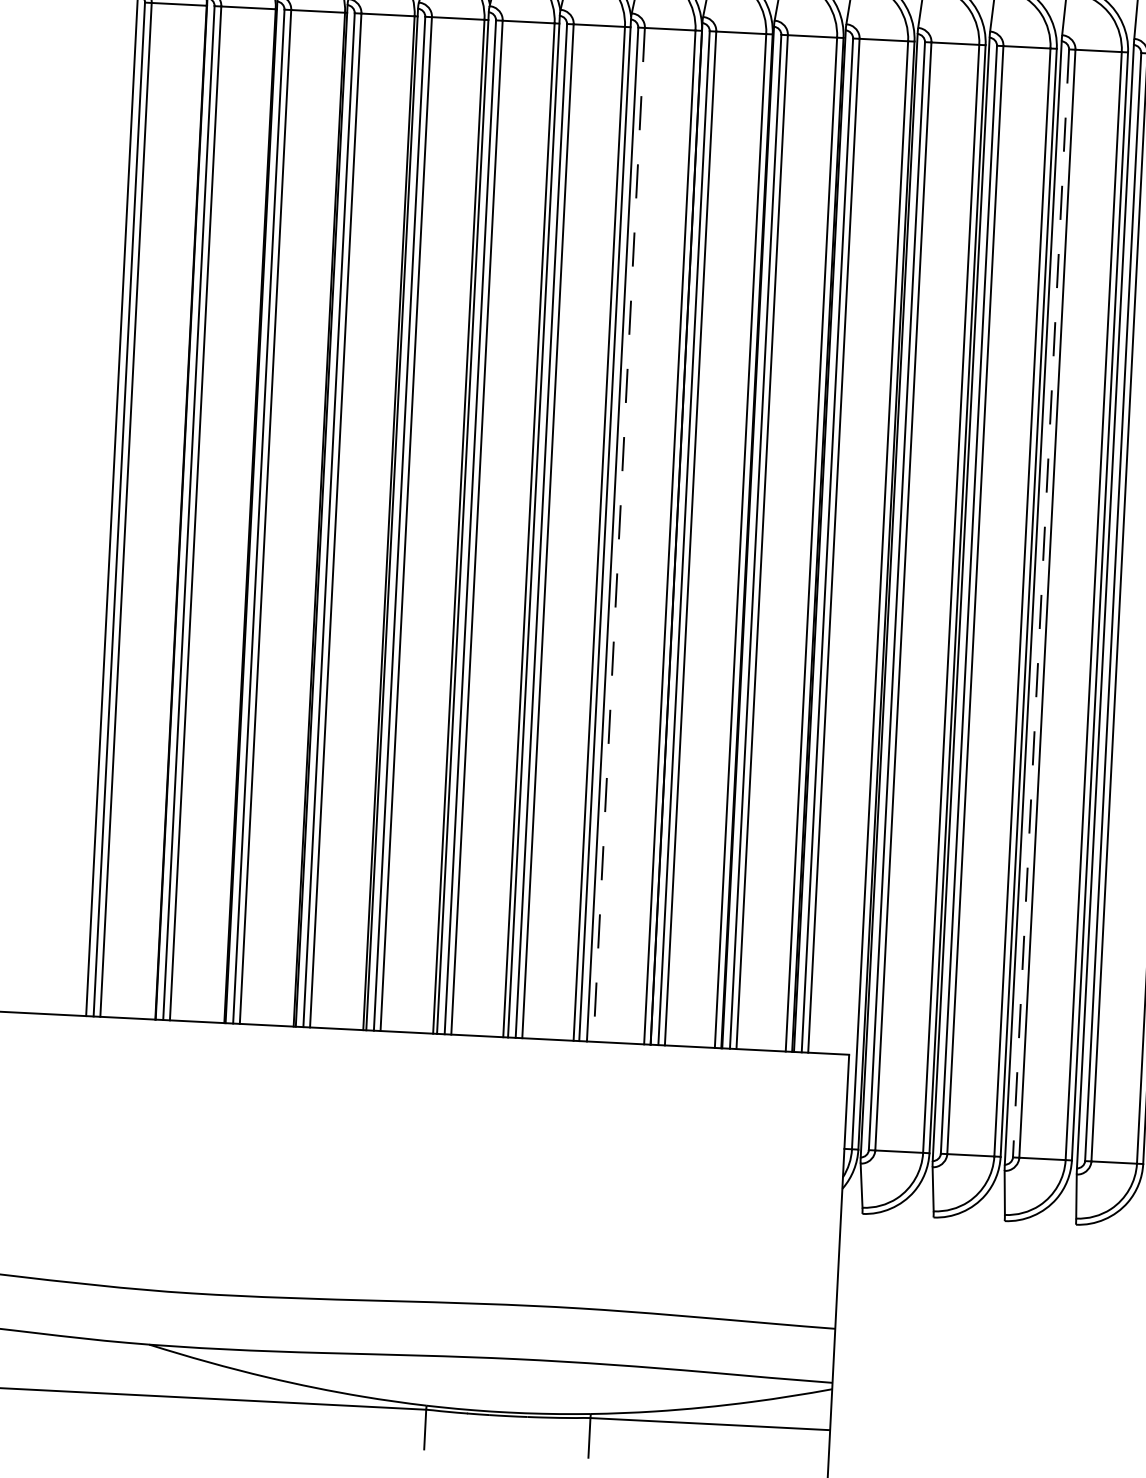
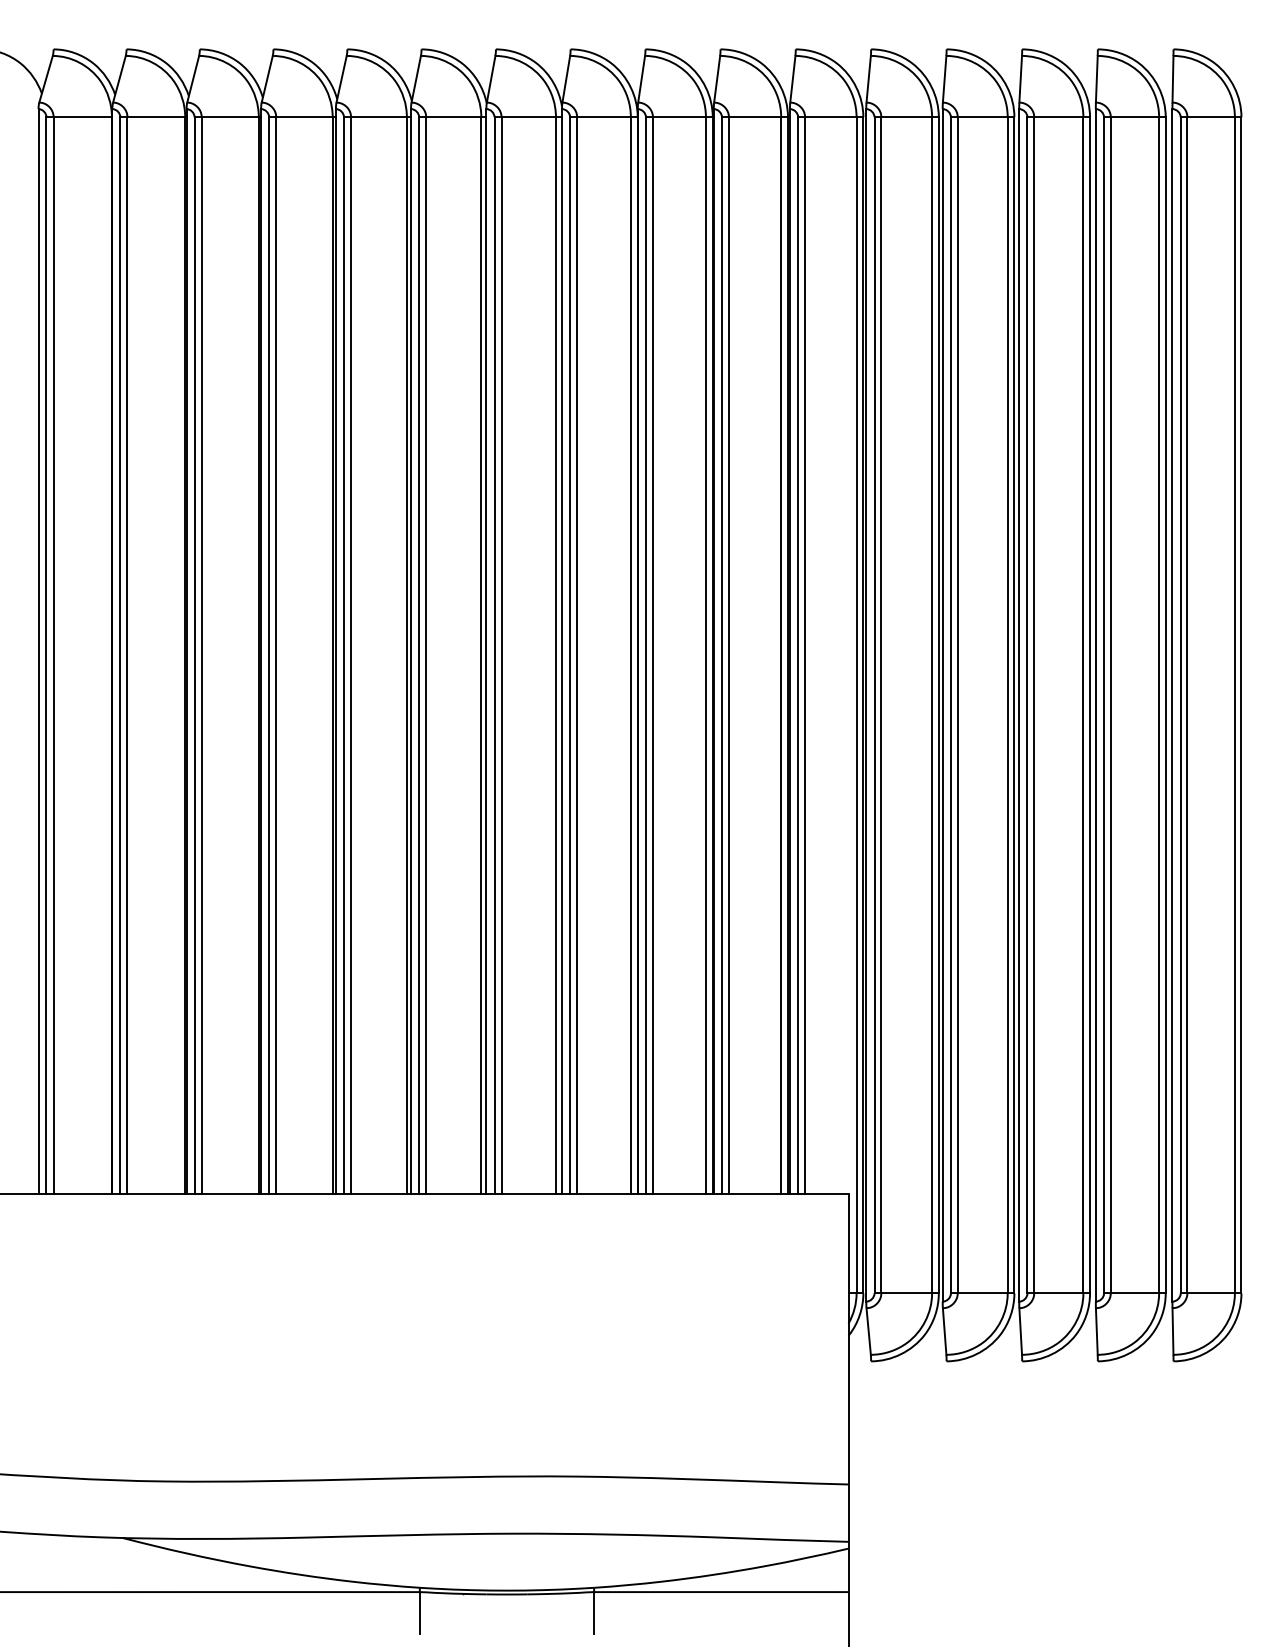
line: (619, 534) -> (577, 655), dashed -> solid
line: (1041, 603) -> (1027, 705), dashed -> solid

